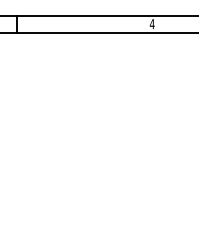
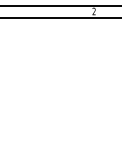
text: (151, 24) -> (93, 11), 4 -> 2

